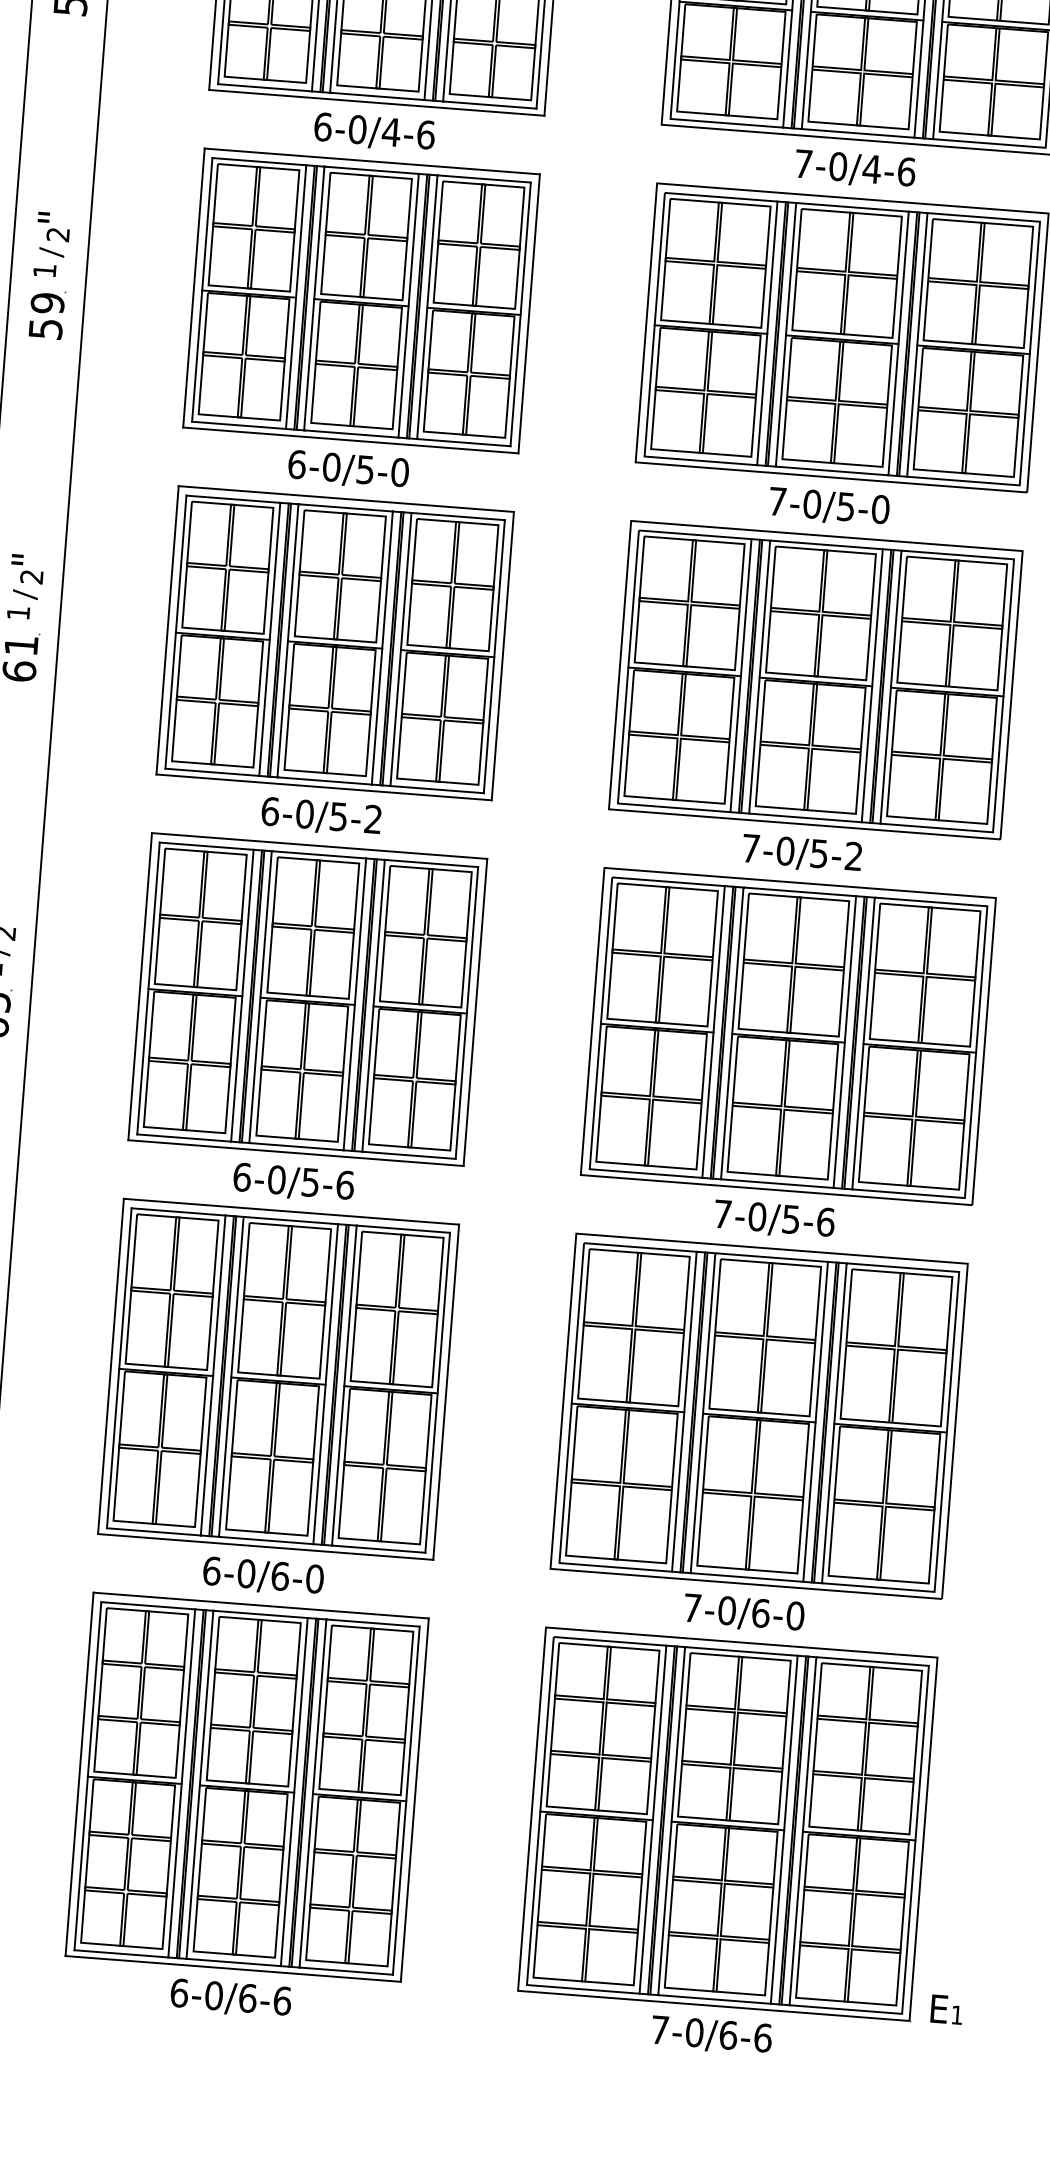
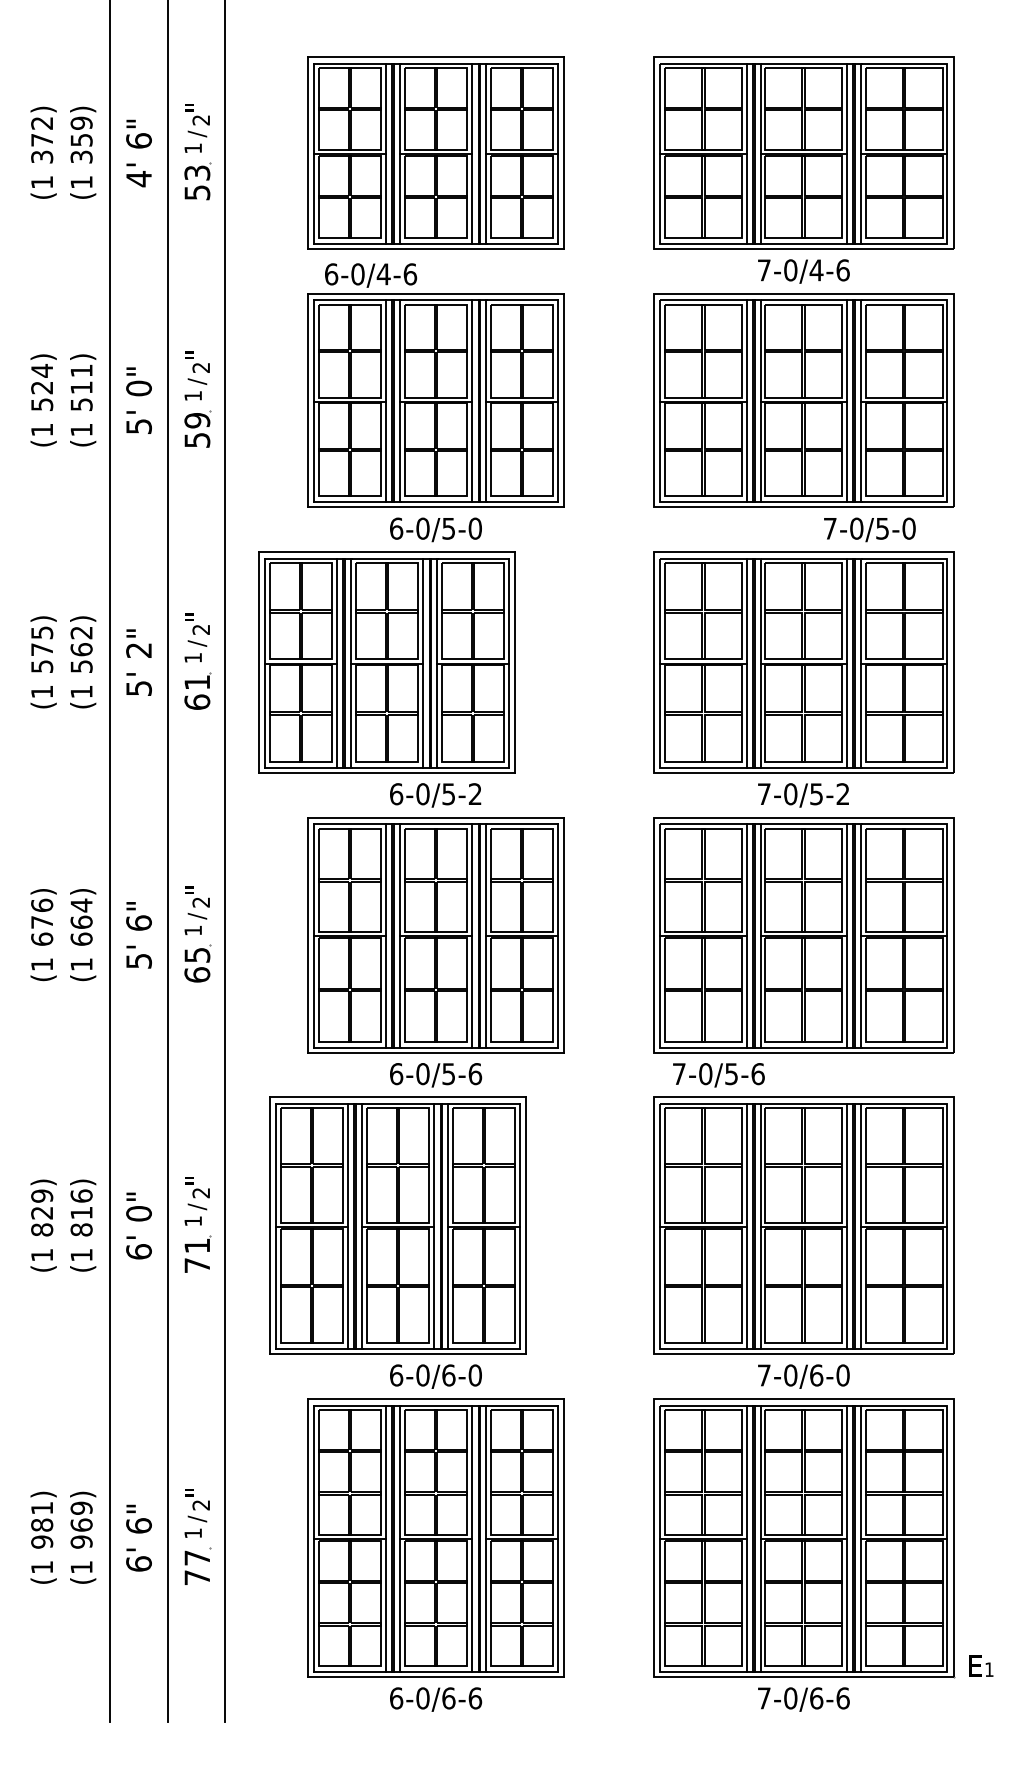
text: (375, 132) -> (371, 275), moved
text: (828, 506) -> (869, 529), moved
part: (334, 643) -> (386, 662), moved
text: (773, 1220) -> (718, 1075), moved
part: (277, 1379) -> (397, 1225), moved

